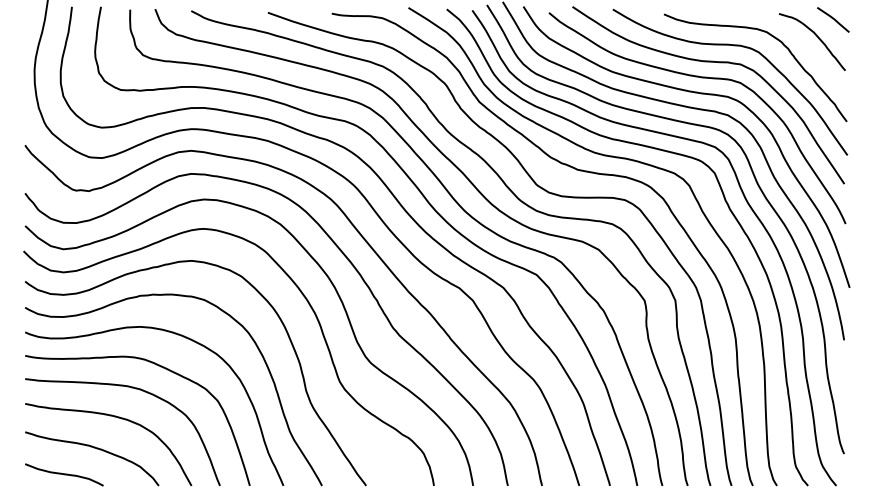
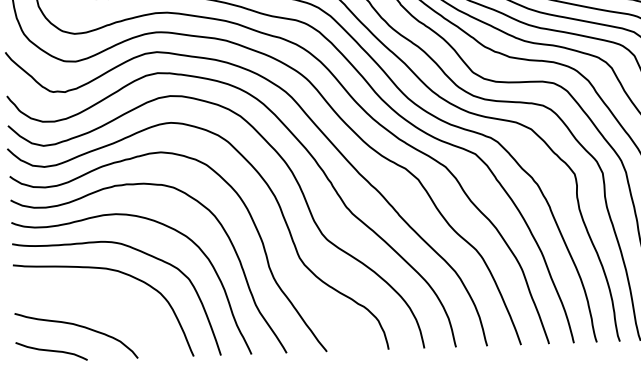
curve: (114, 417) -> (95, 297), removed

